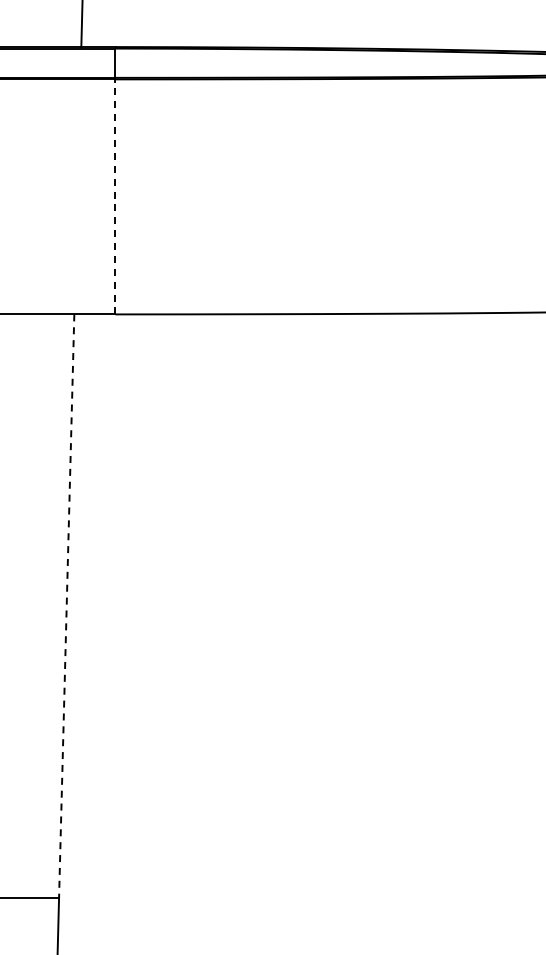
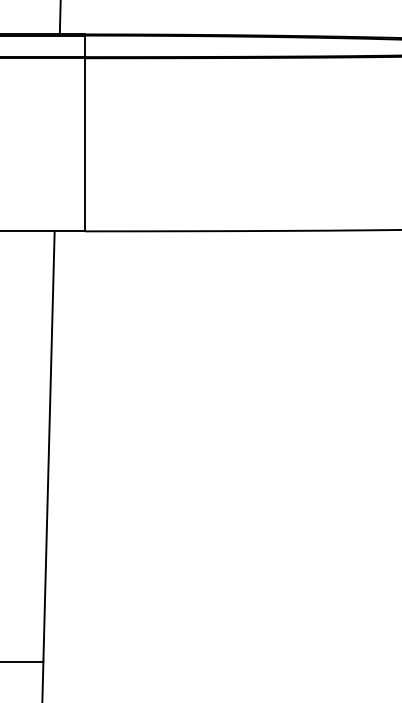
line: (115, 196) -> (84, 144), dashed -> solid
line: (66, 606) -> (48, 446), dashed -> solid

